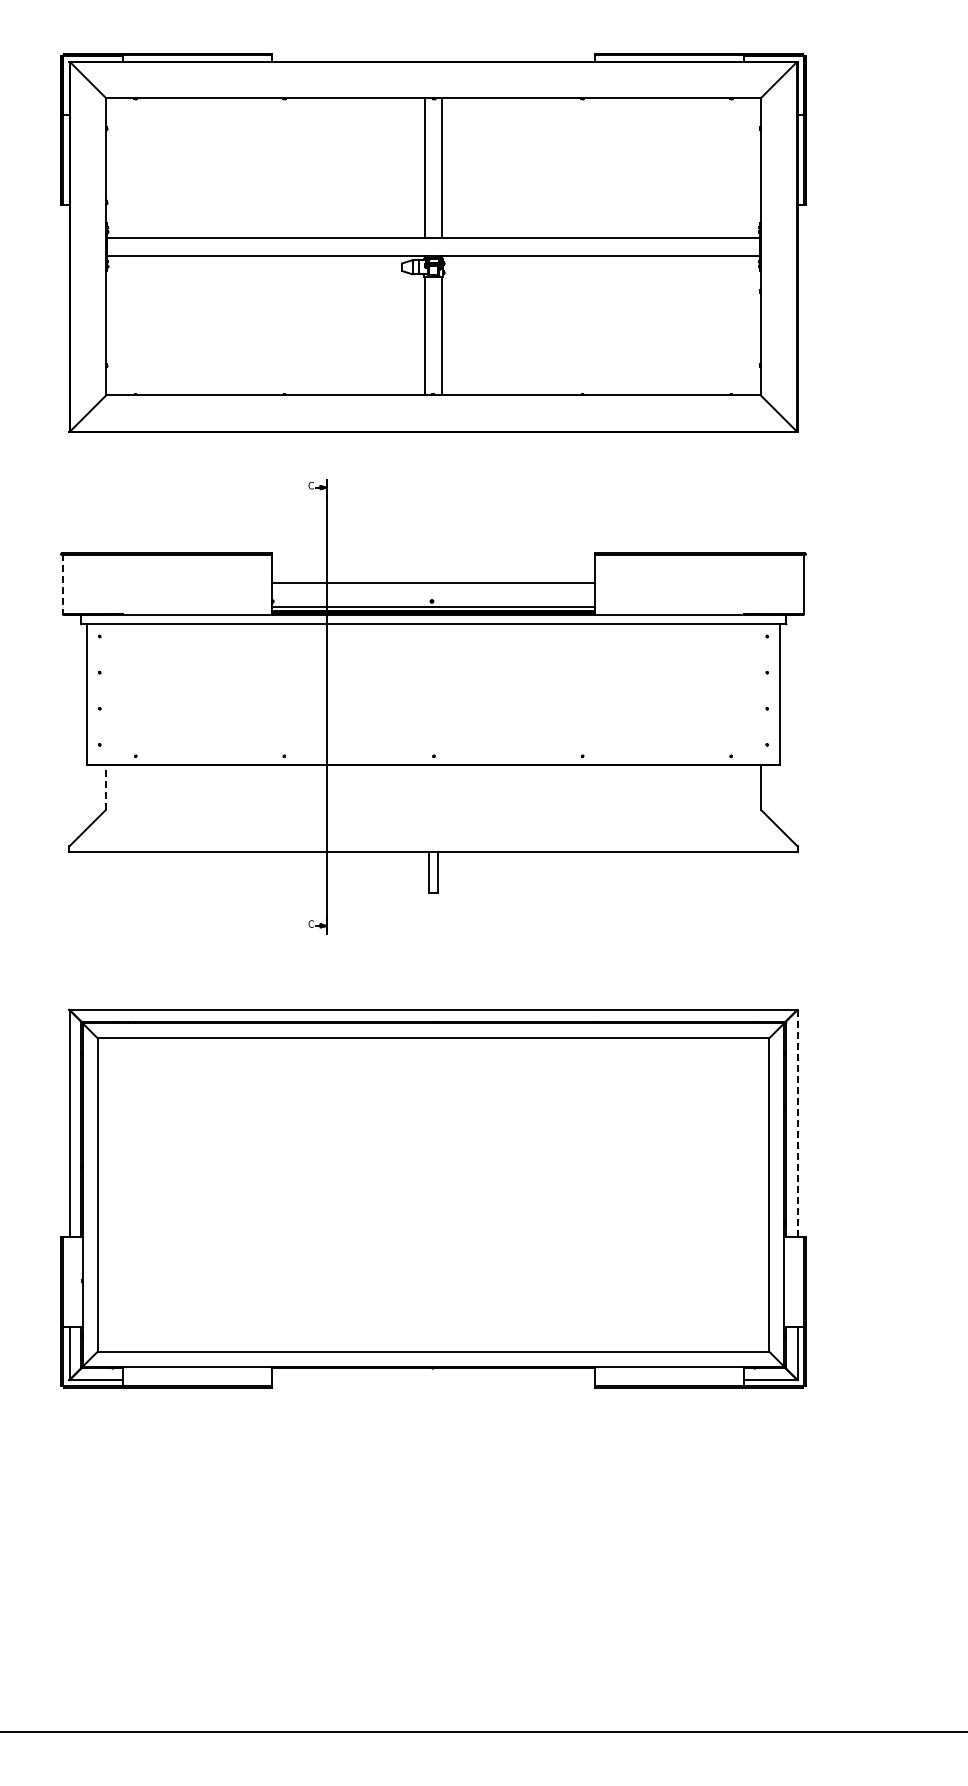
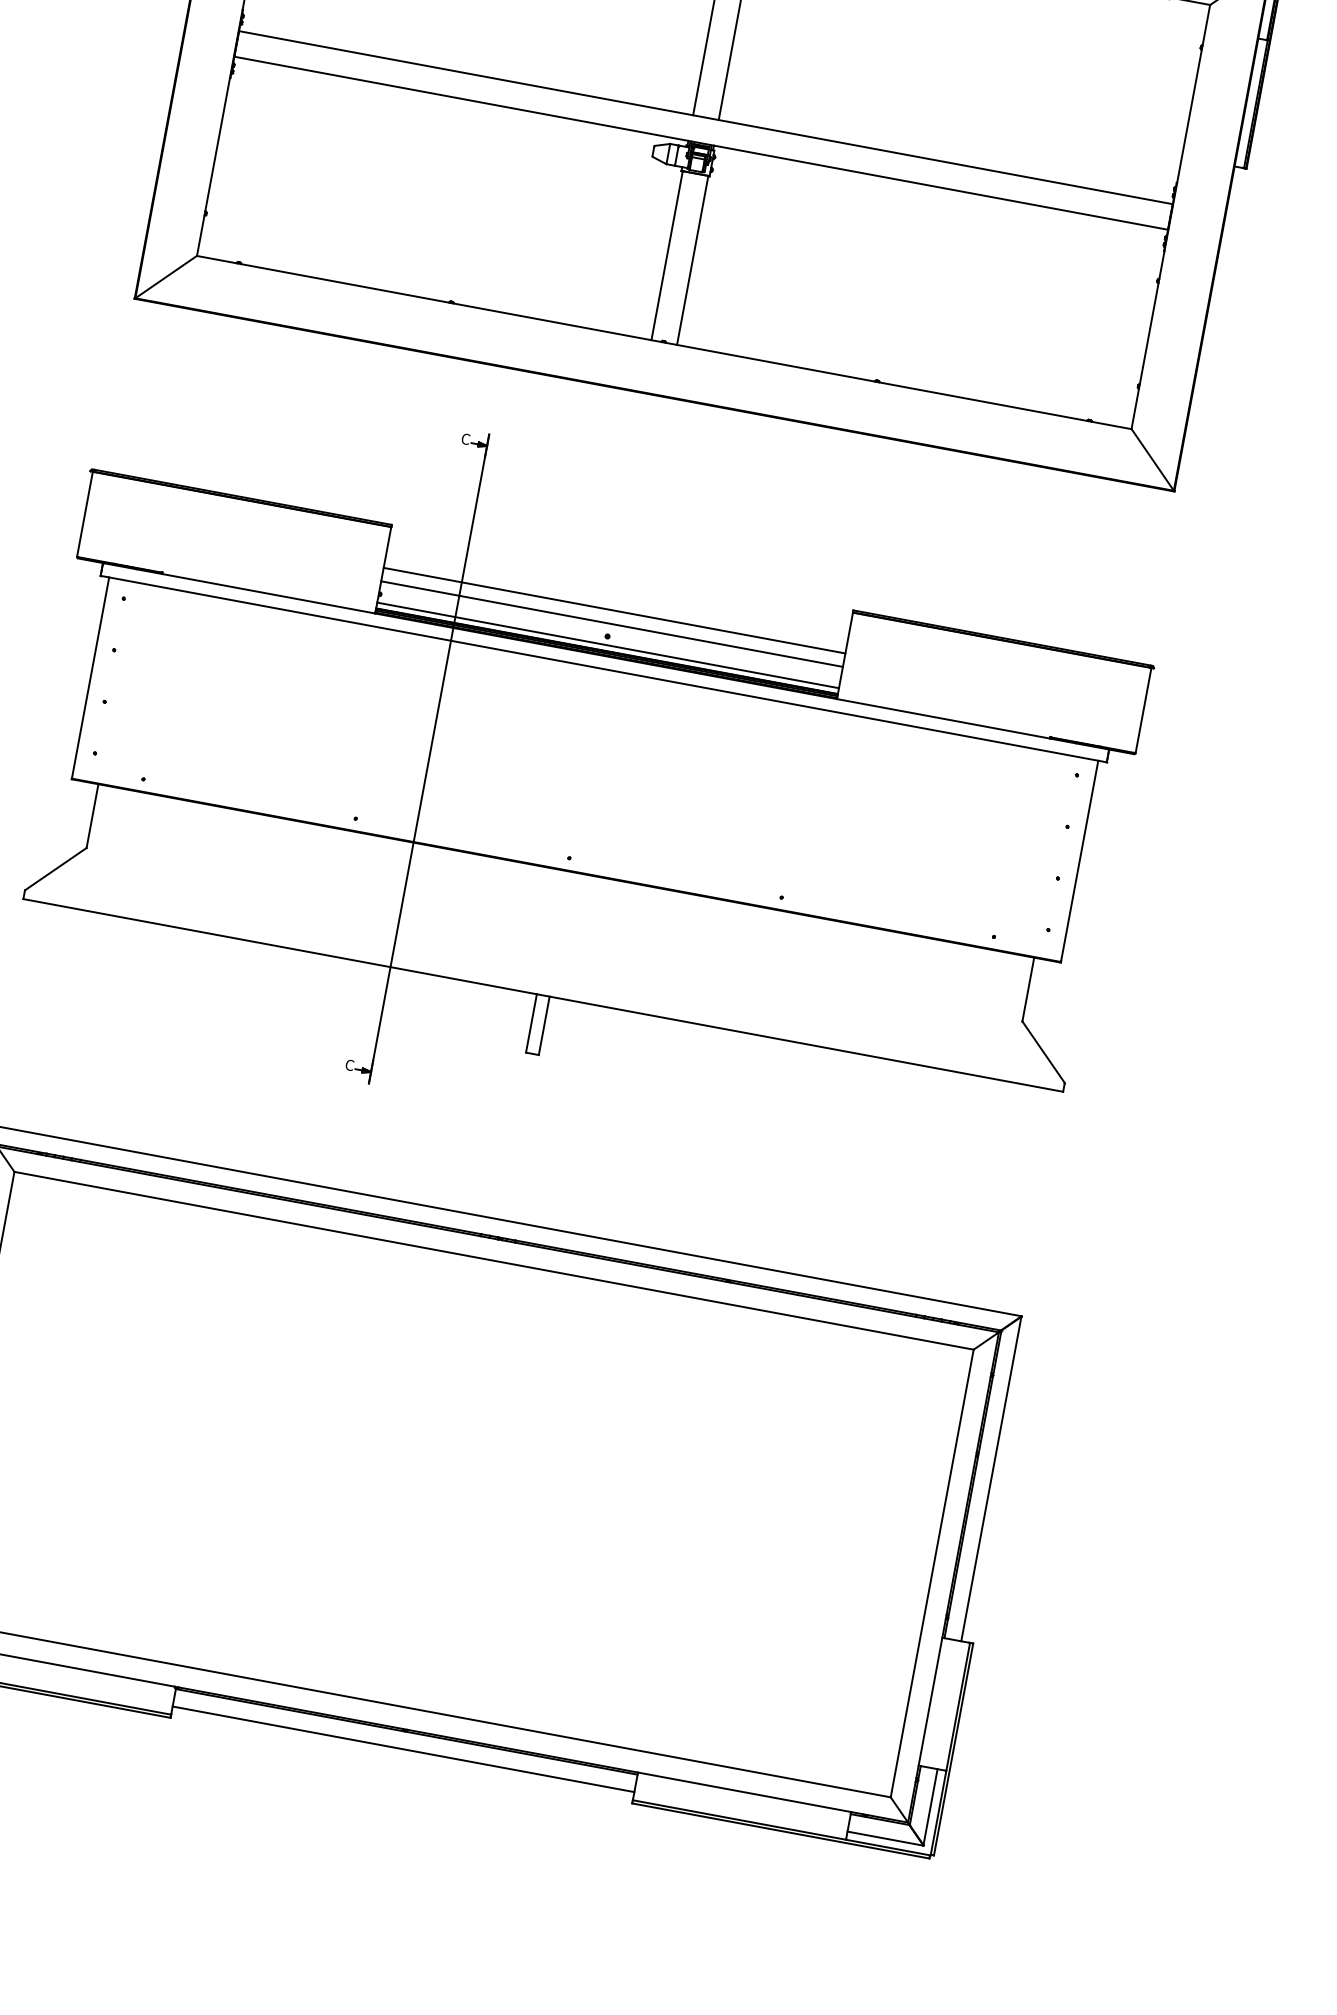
line: (62, 584) -> (84, 514), dashed -> solid
line: (433, 592) -> (612, 624), added
line: (105, 787) -> (92, 815), dashed -> solid
line: (797, 1123) -> (991, 1478), dashed -> solid
line: (433, 1380) -> (403, 1749), added

